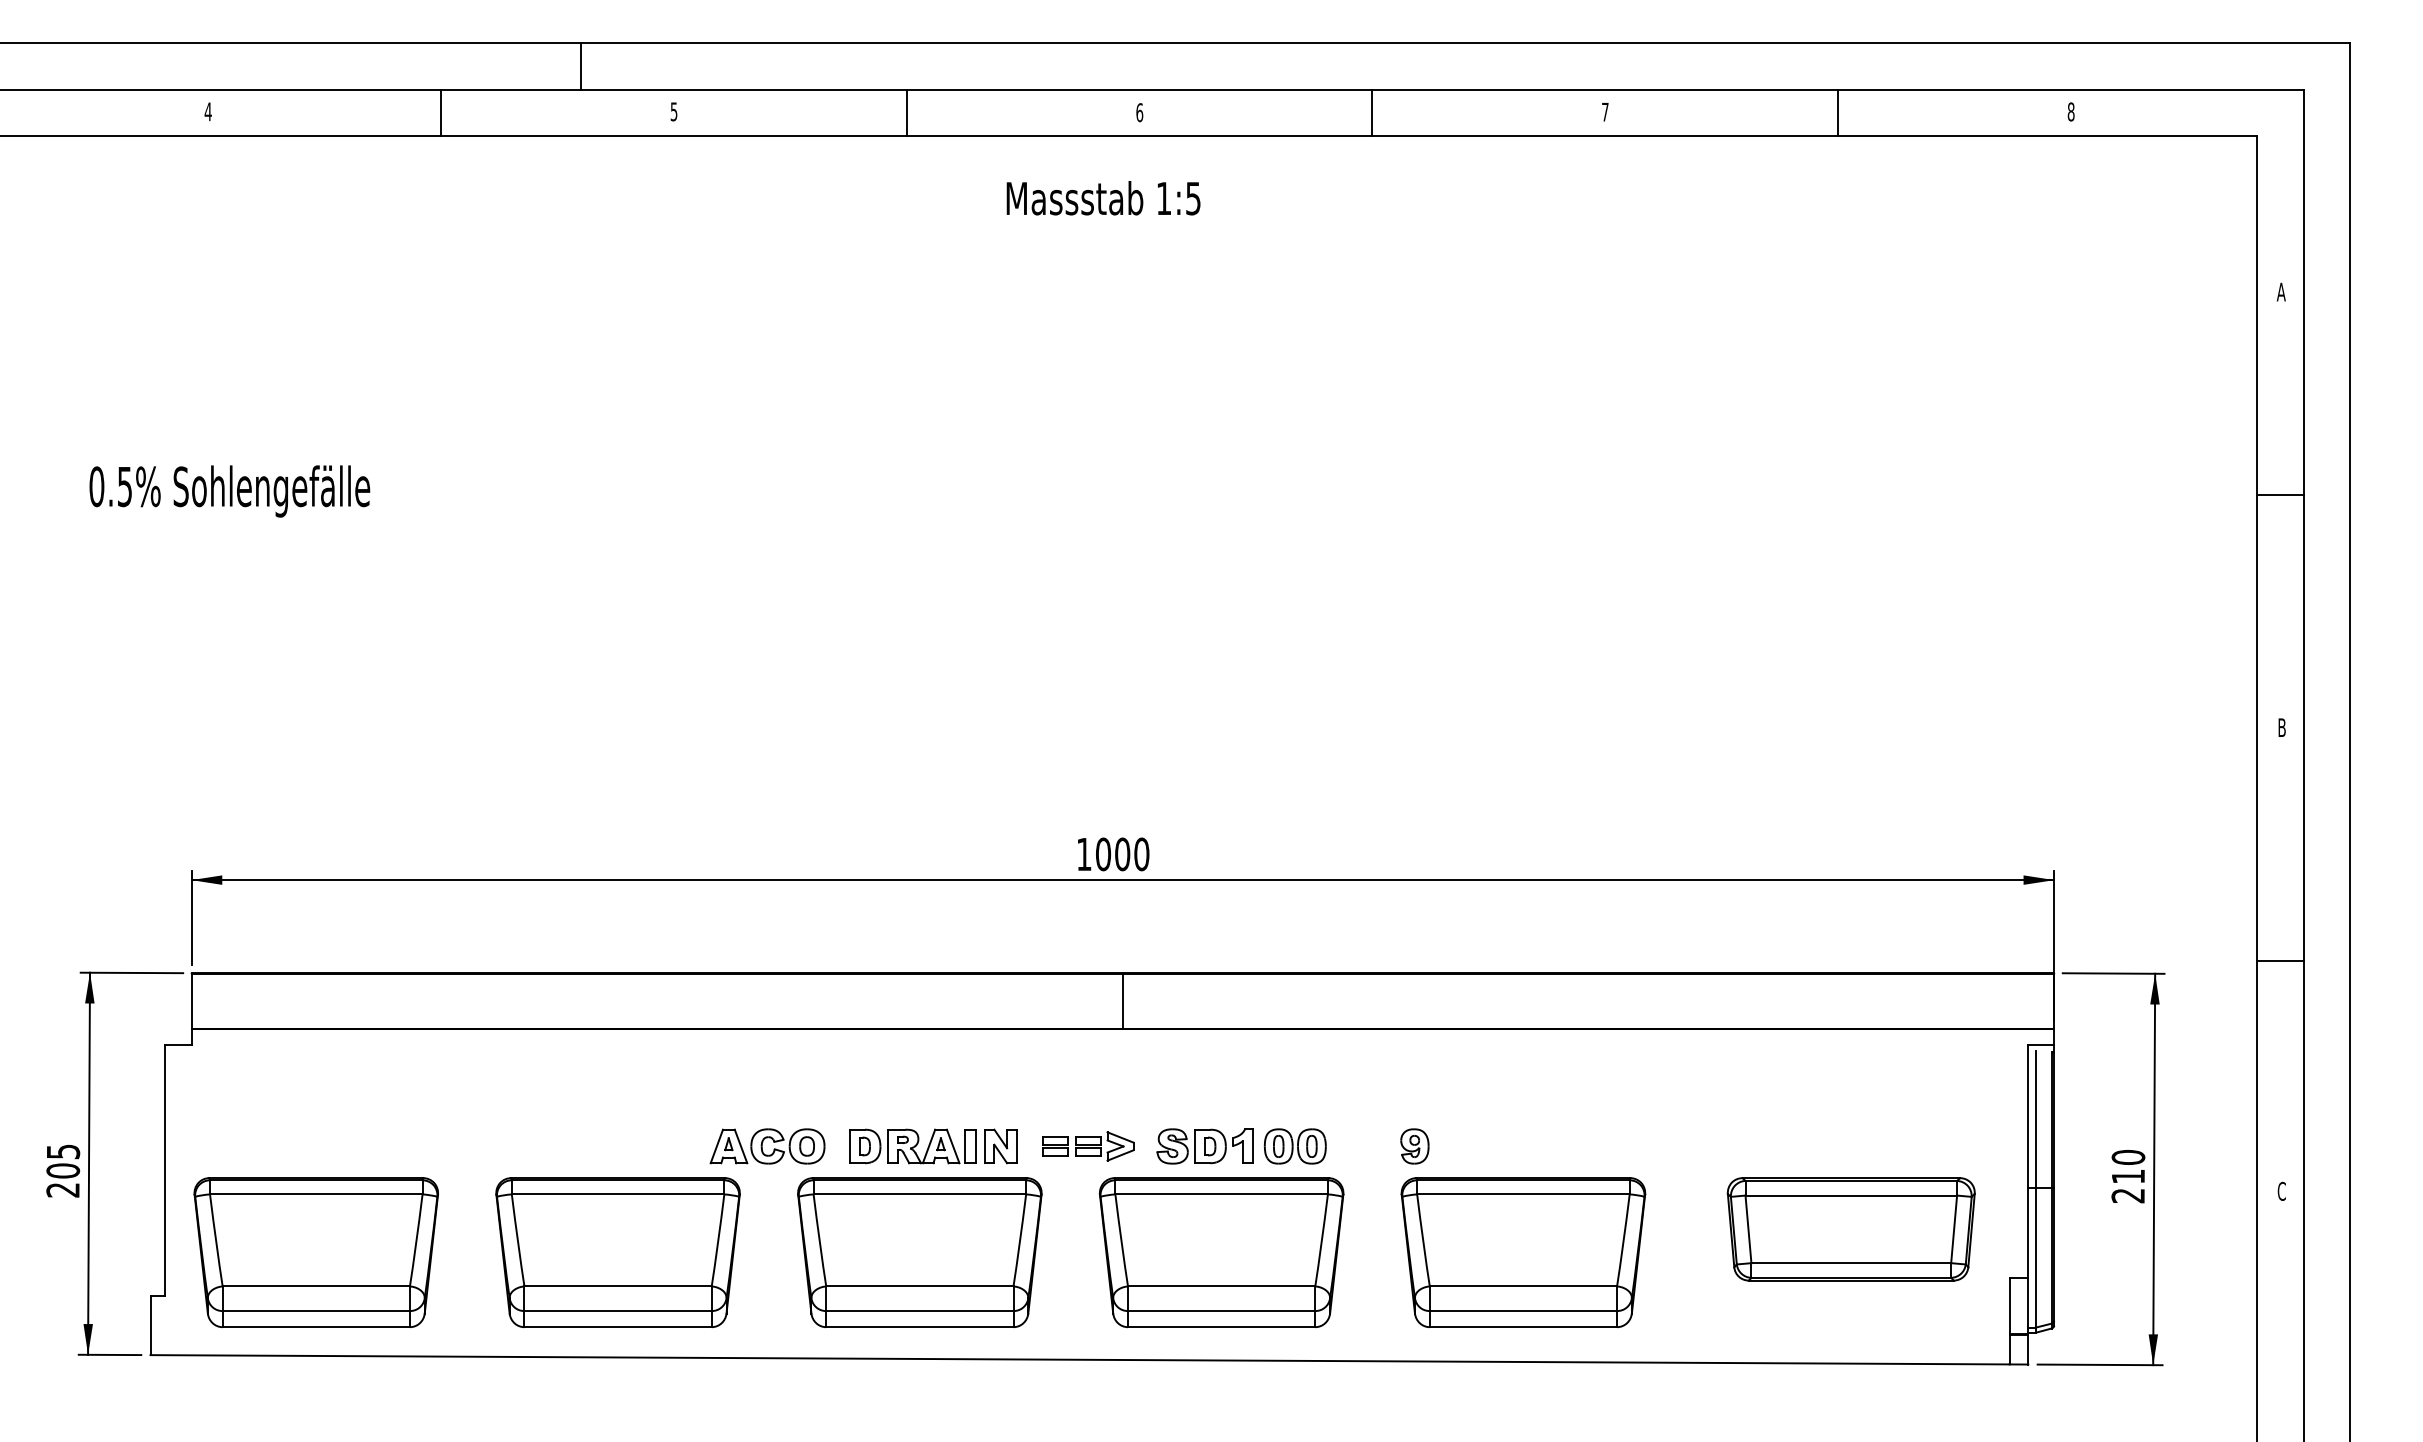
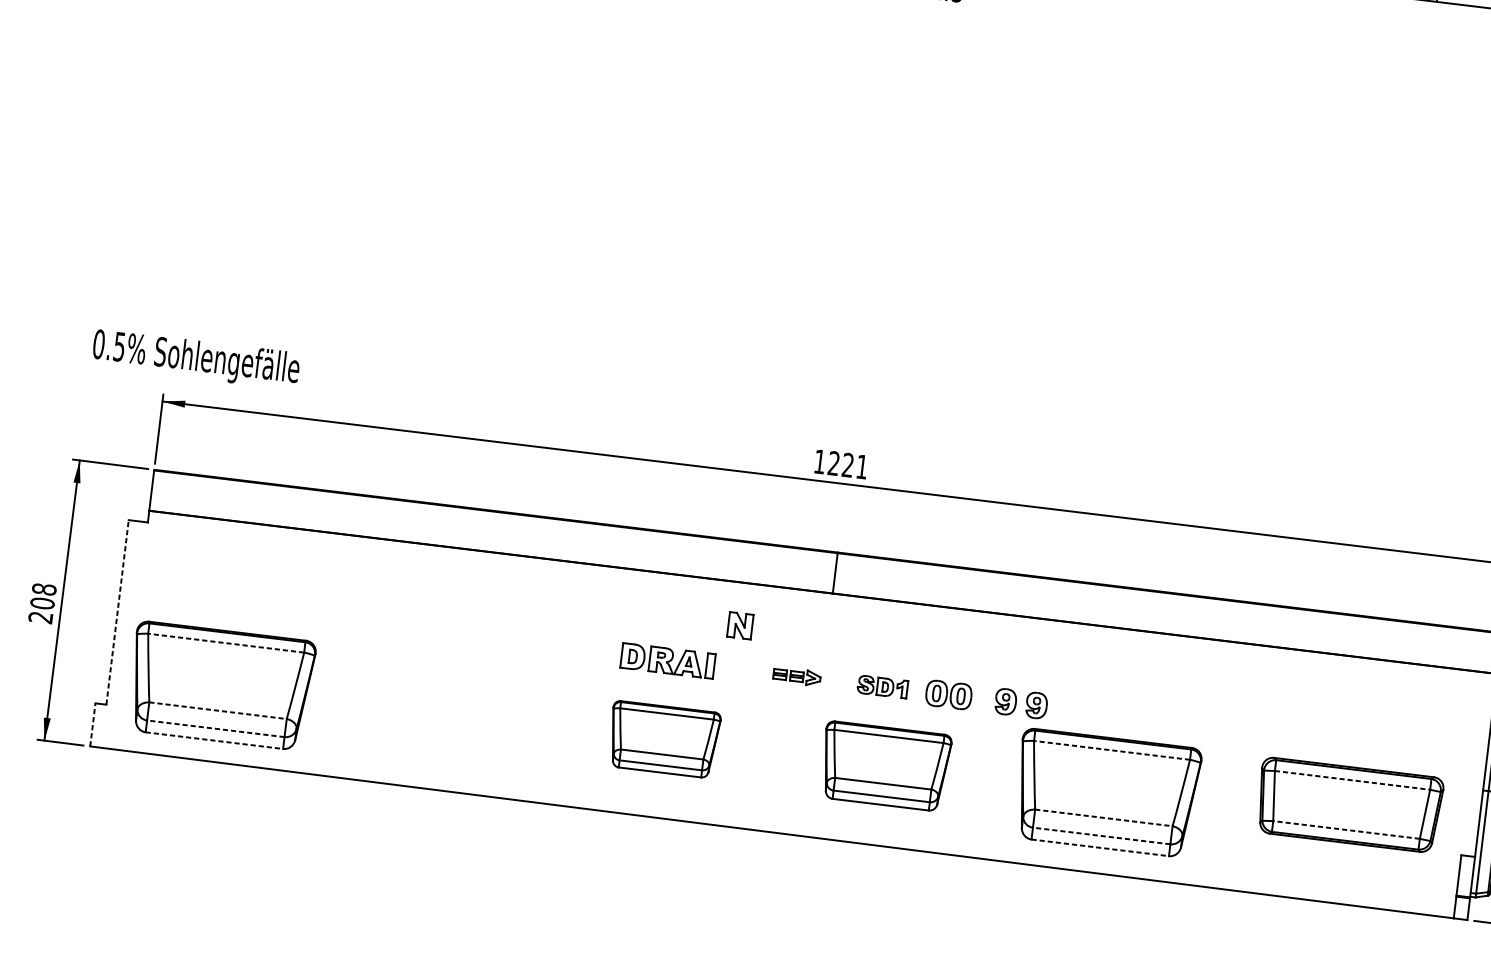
text: (229, 491) -> (195, 359), moved
text: (1122, 854) -> (848, 465), 1000 -> 1221
part: (767, 1146) -> (561, 648), removed
part: (1000, 1146) -> (739, 625), moved
part: (1088, 1146) -> (797, 676), size x0.7
part: (1204, 1146) -> (882, 686), size x0.7
part: (1372, 1146) -> (1005, 701), added
text: (63, 1151) -> (44, 589), 205 -> 208
line: (165, 1170) -> (117, 612), solid -> dashed
line: (315, 1194) -> (225, 643), solid -> dashed
line: (1522, 1194) -> (1111, 750), solid -> dashed
line: (1851, 1195) -> (1352, 780), solid -> dashed
part: (617, 1252) -> (442, 712), removed
part: (919, 1252) -> (663, 739), size x0.6
part: (1221, 1252) -> (885, 766), size x0.7
line: (1851, 1263) -> (1346, 830), solid -> dashed
line: (316, 1286) -> (218, 710), solid -> dashed
line: (1523, 1286) -> (1103, 817), solid -> dashed
line: (316, 1311) -> (215, 729), solid -> dashed
line: (1523, 1311) -> (1101, 836), solid -> dashed
line: (150, 1325) -> (92, 724), solid -> dashed
line: (316, 1327) -> (214, 740), solid -> dashed
line: (1523, 1327) -> (1100, 848), solid -> dashed

